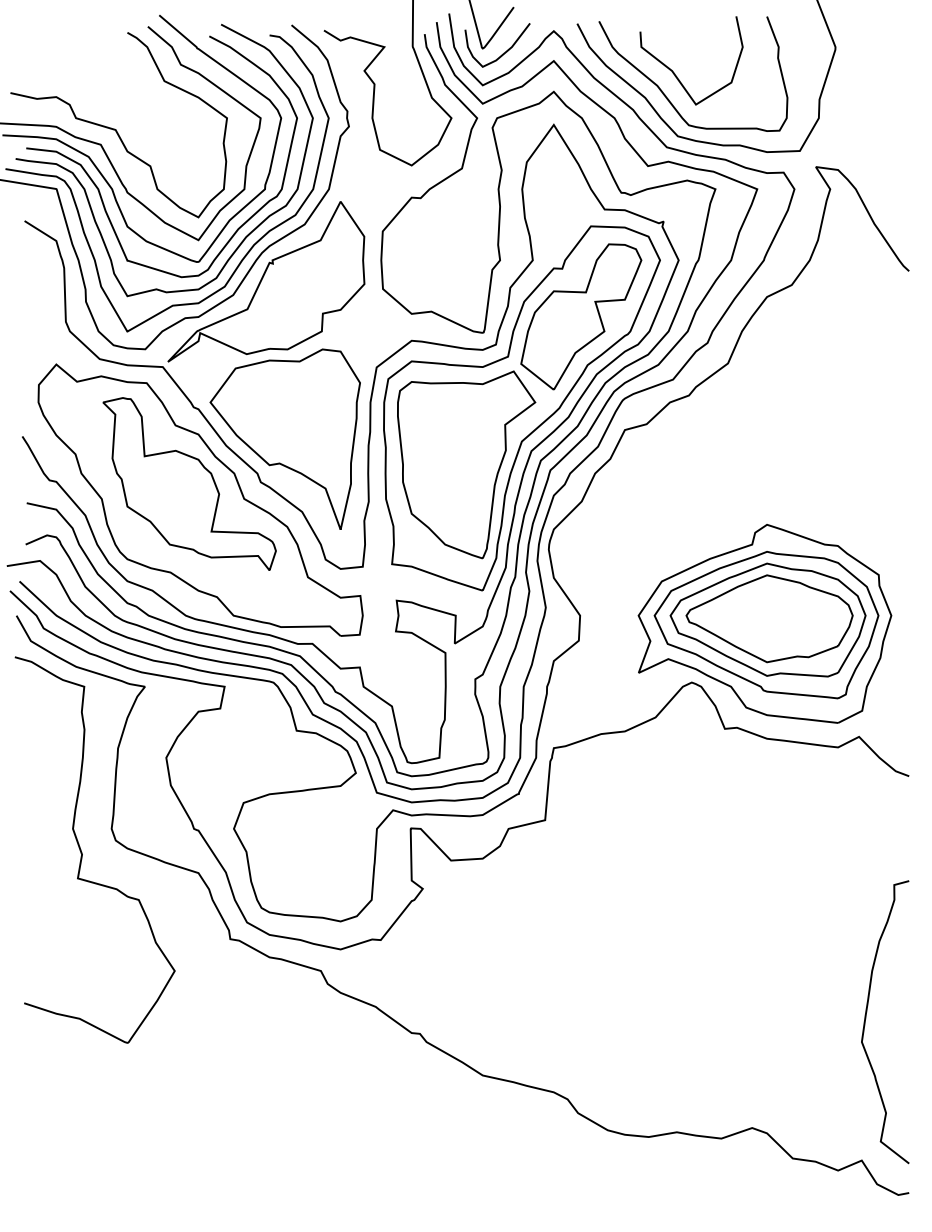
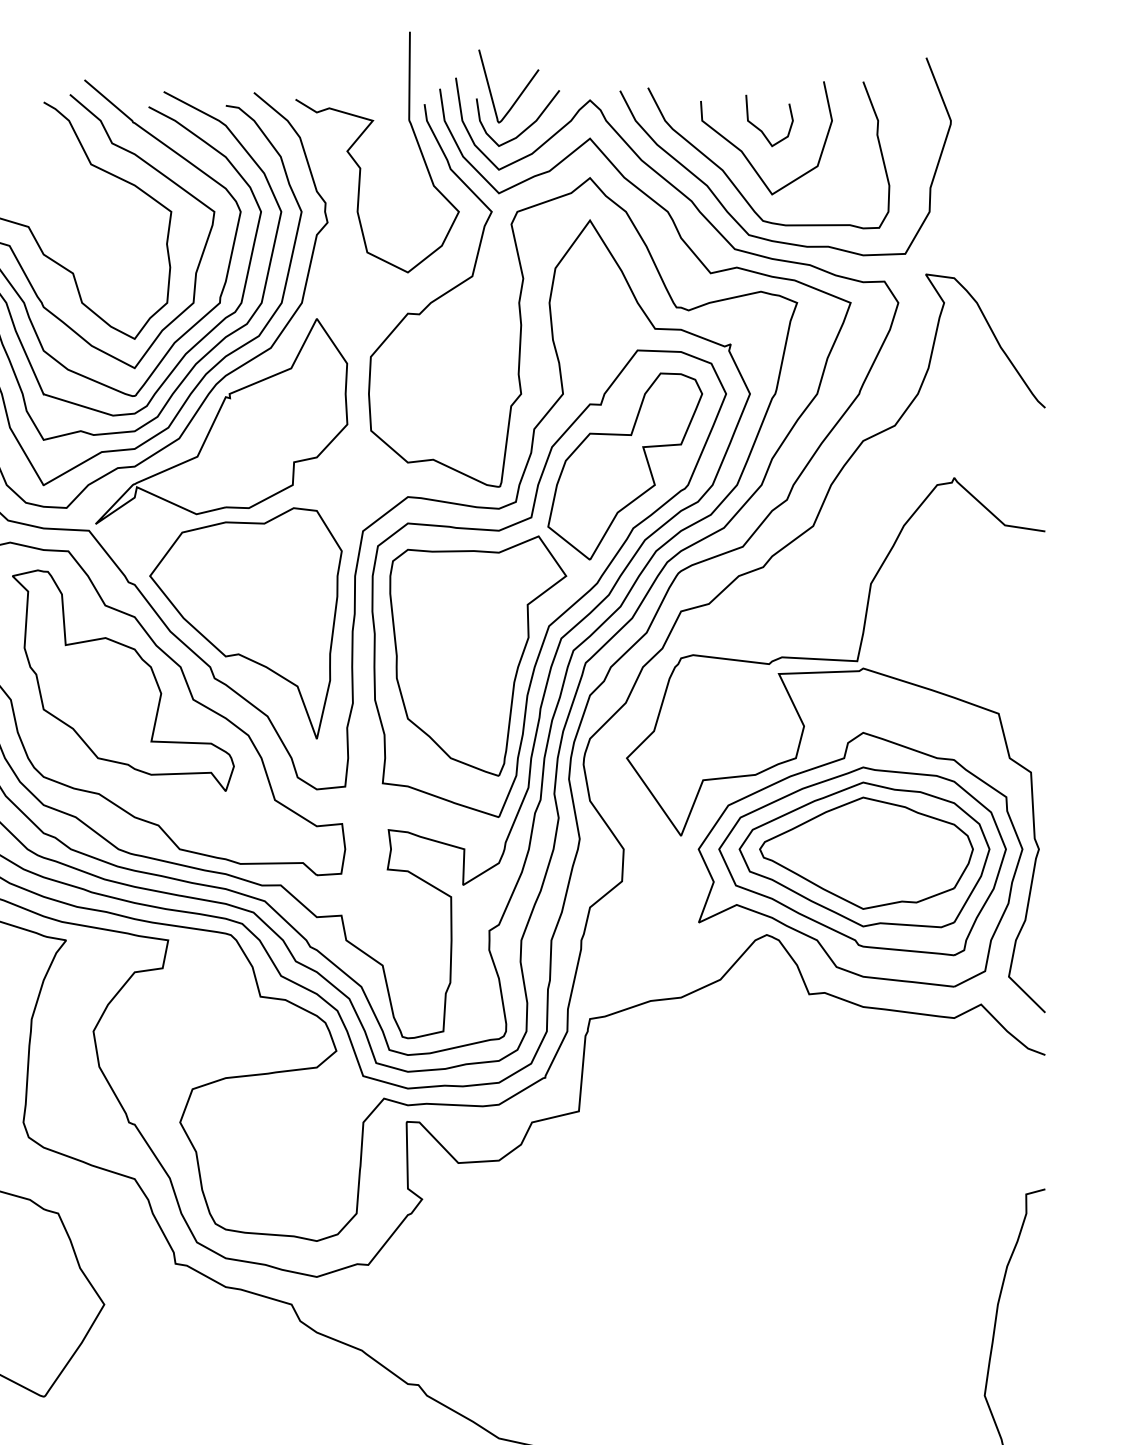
curve: (687, 53) -> (761, 128), added
curve: (720, 526) -> (803, 735), added

